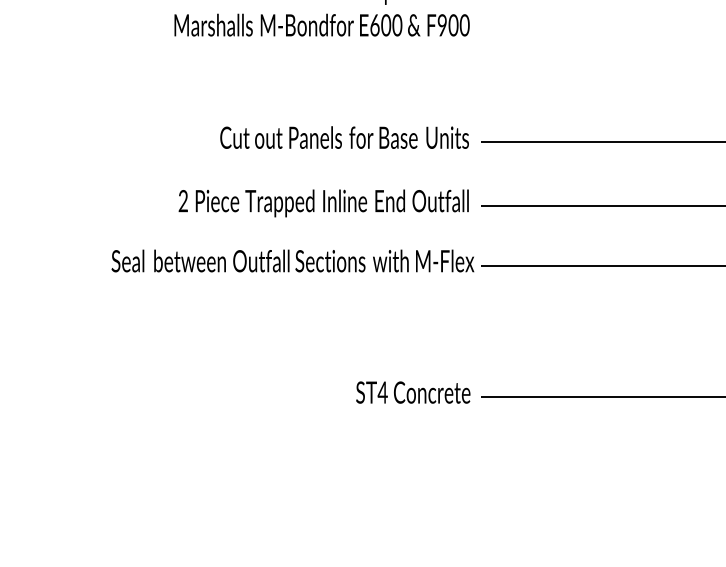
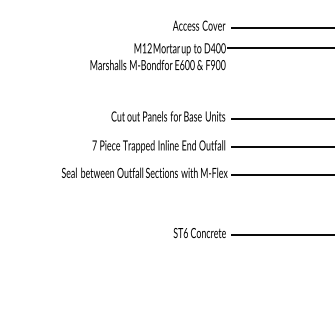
text: (183, 201) -> (94, 145), 2 -> 7
text: (382, 393) -> (185, 233), ST4 -> ST6

